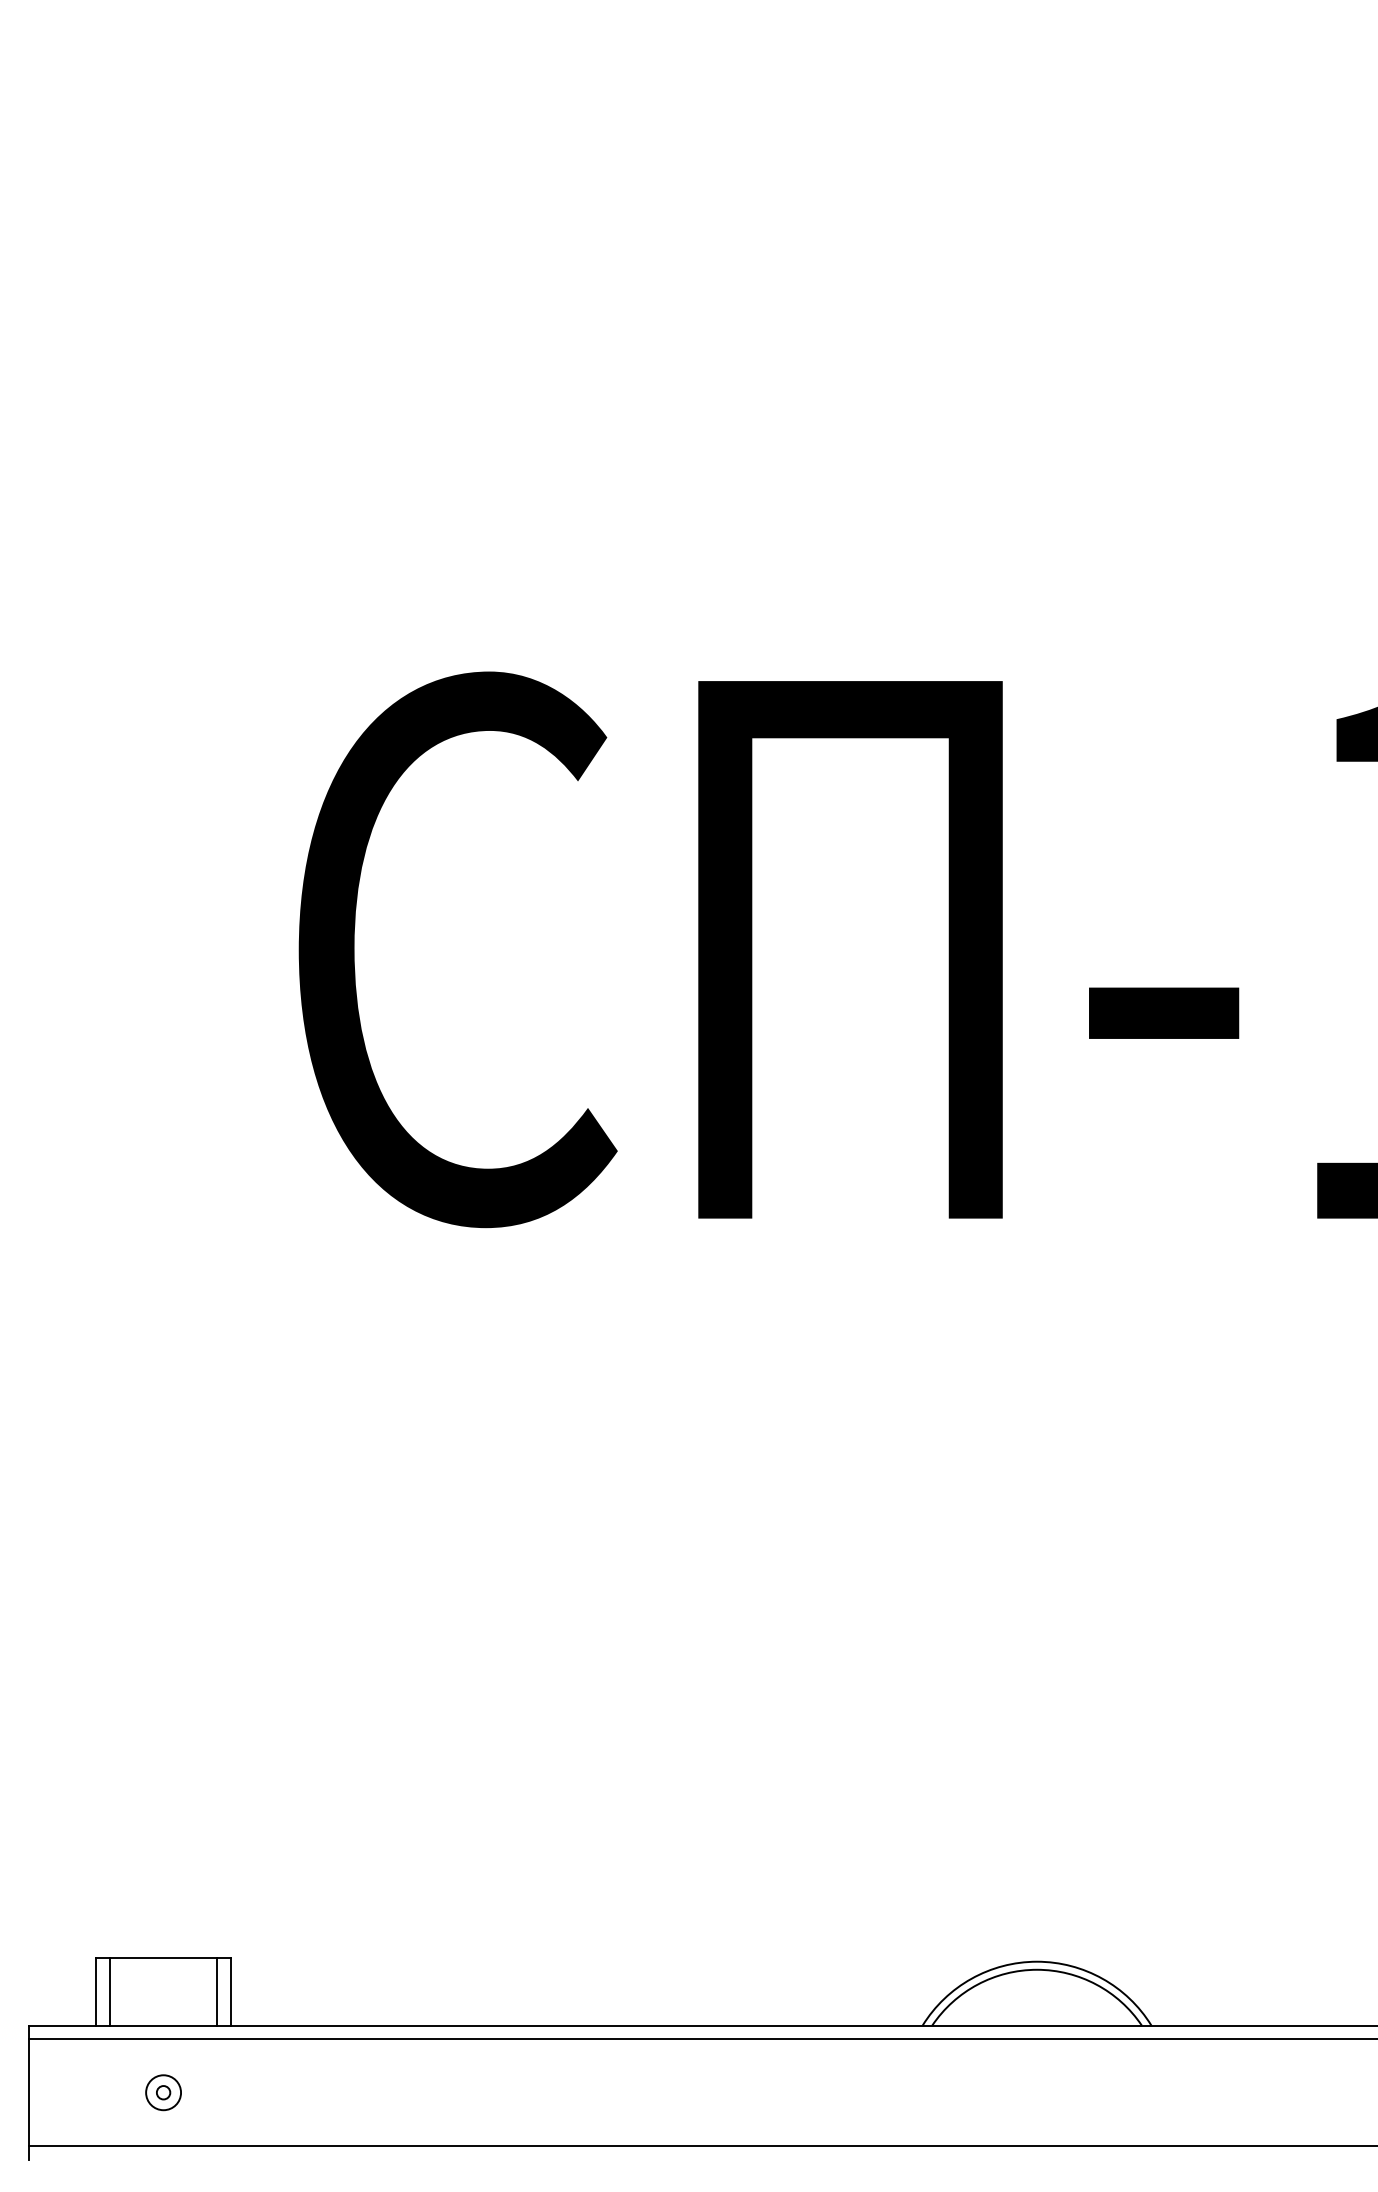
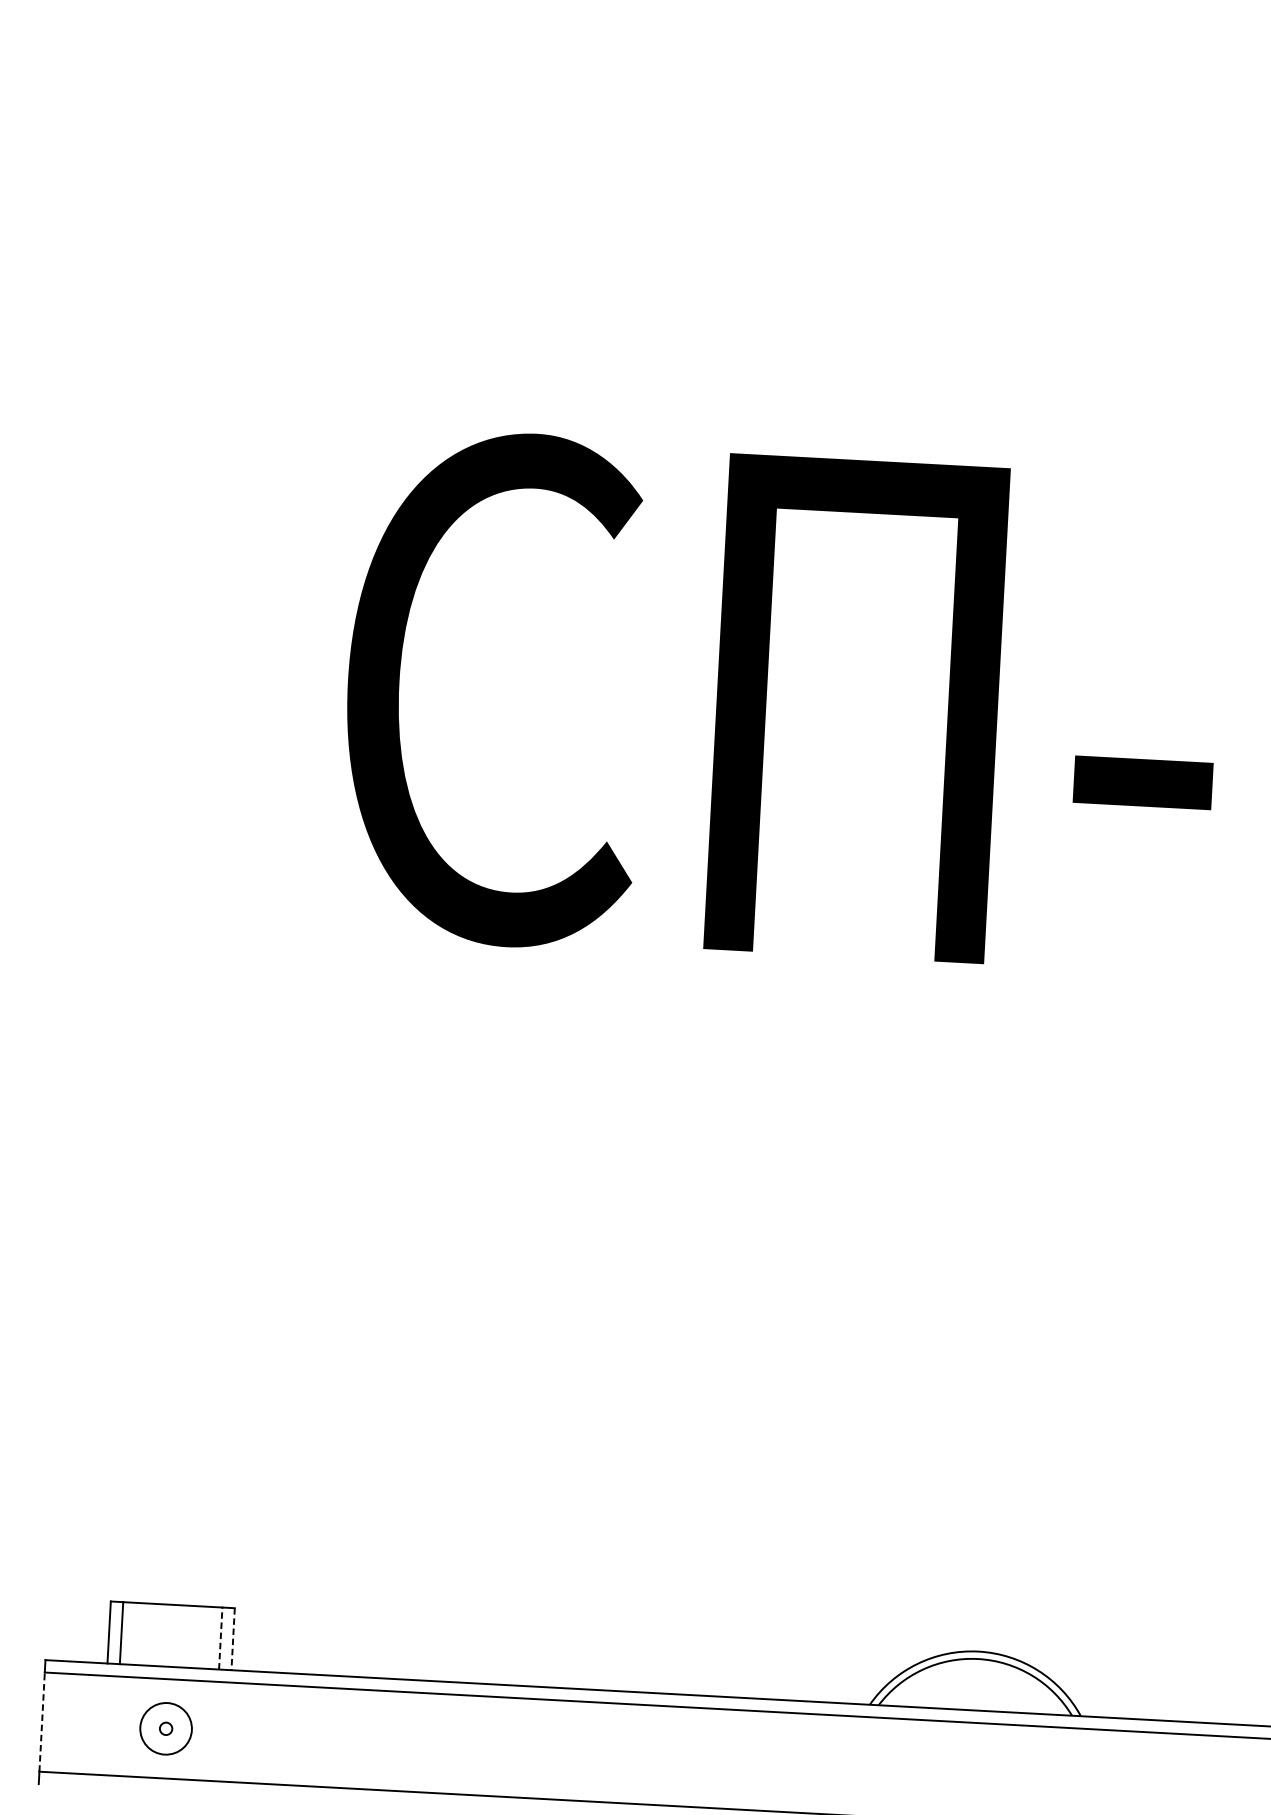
line: (217, 1991) -> (220, 1638), solid -> dashed
line: (230, 1991) -> (232, 1638), solid -> dashed
line: (29, 2092) -> (42, 1721), solid -> dashed
circle: (163, 2092) -> (166, 1728), size x1.6

